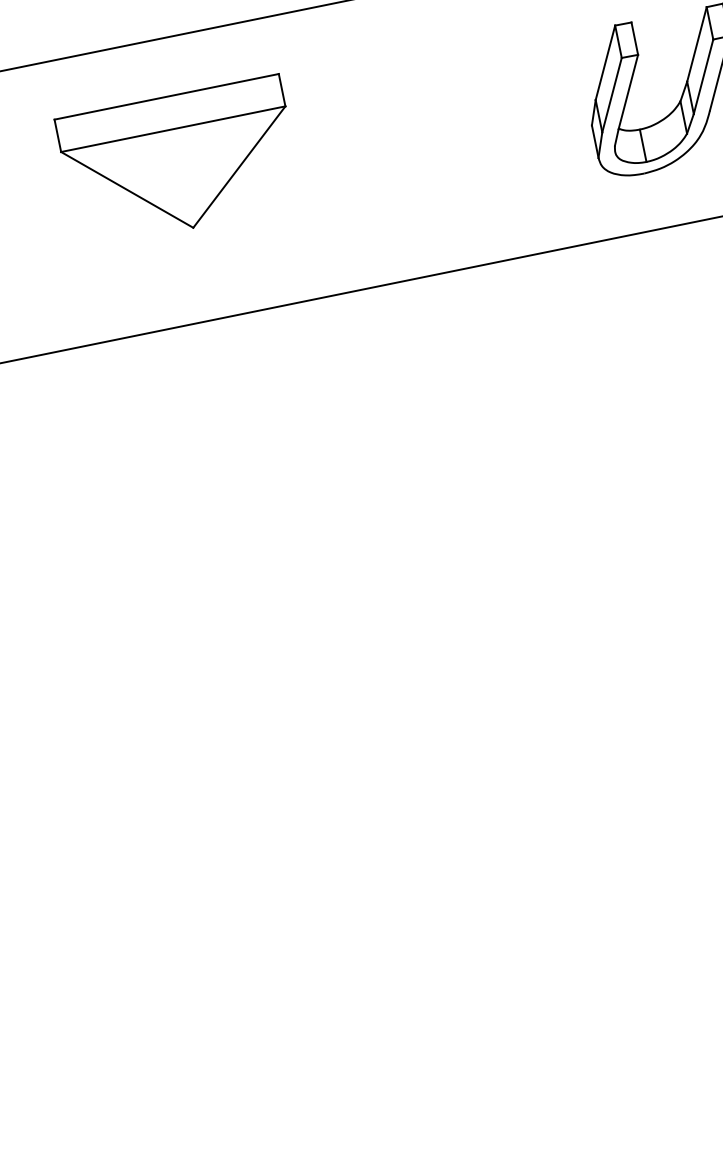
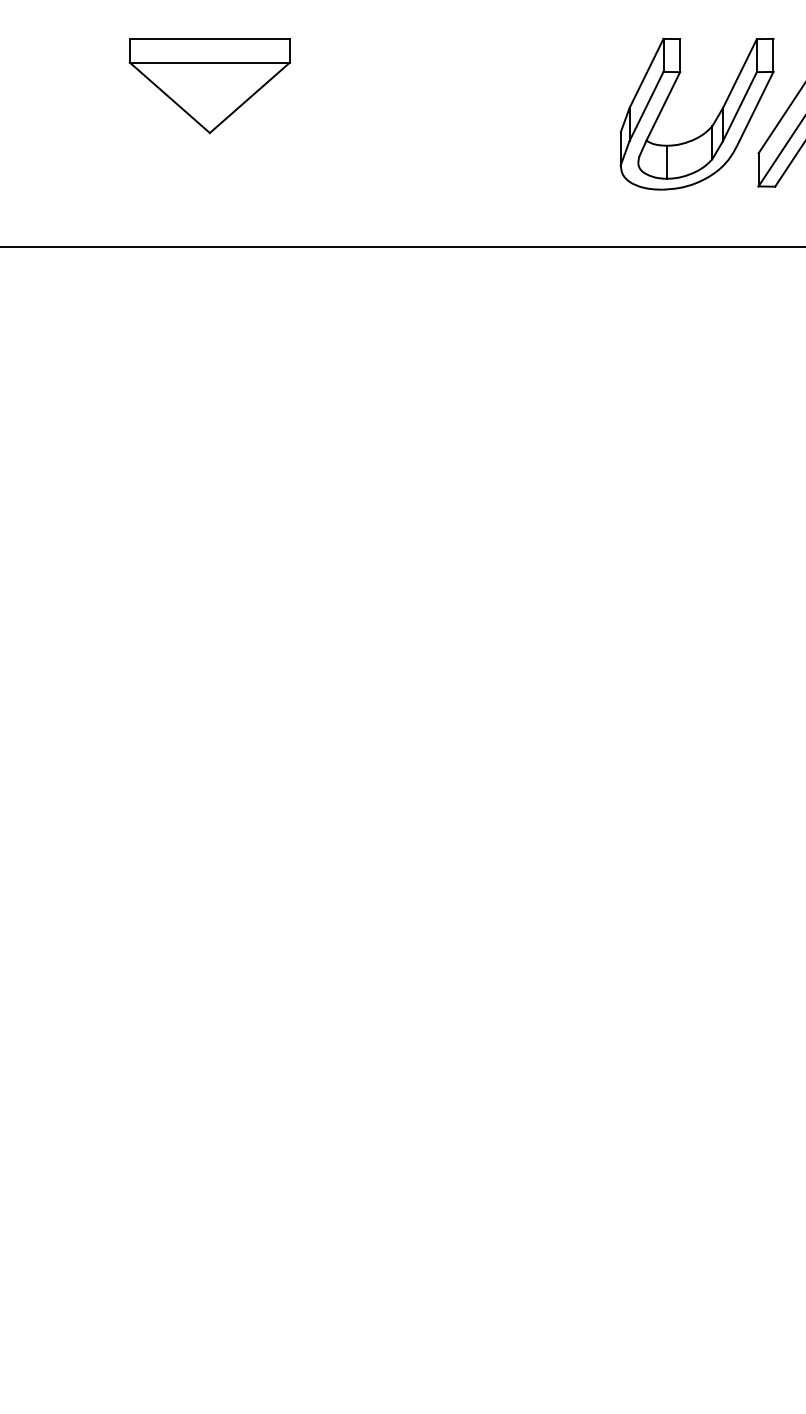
part: (179, 162) -> (209, 86), size x0.7

